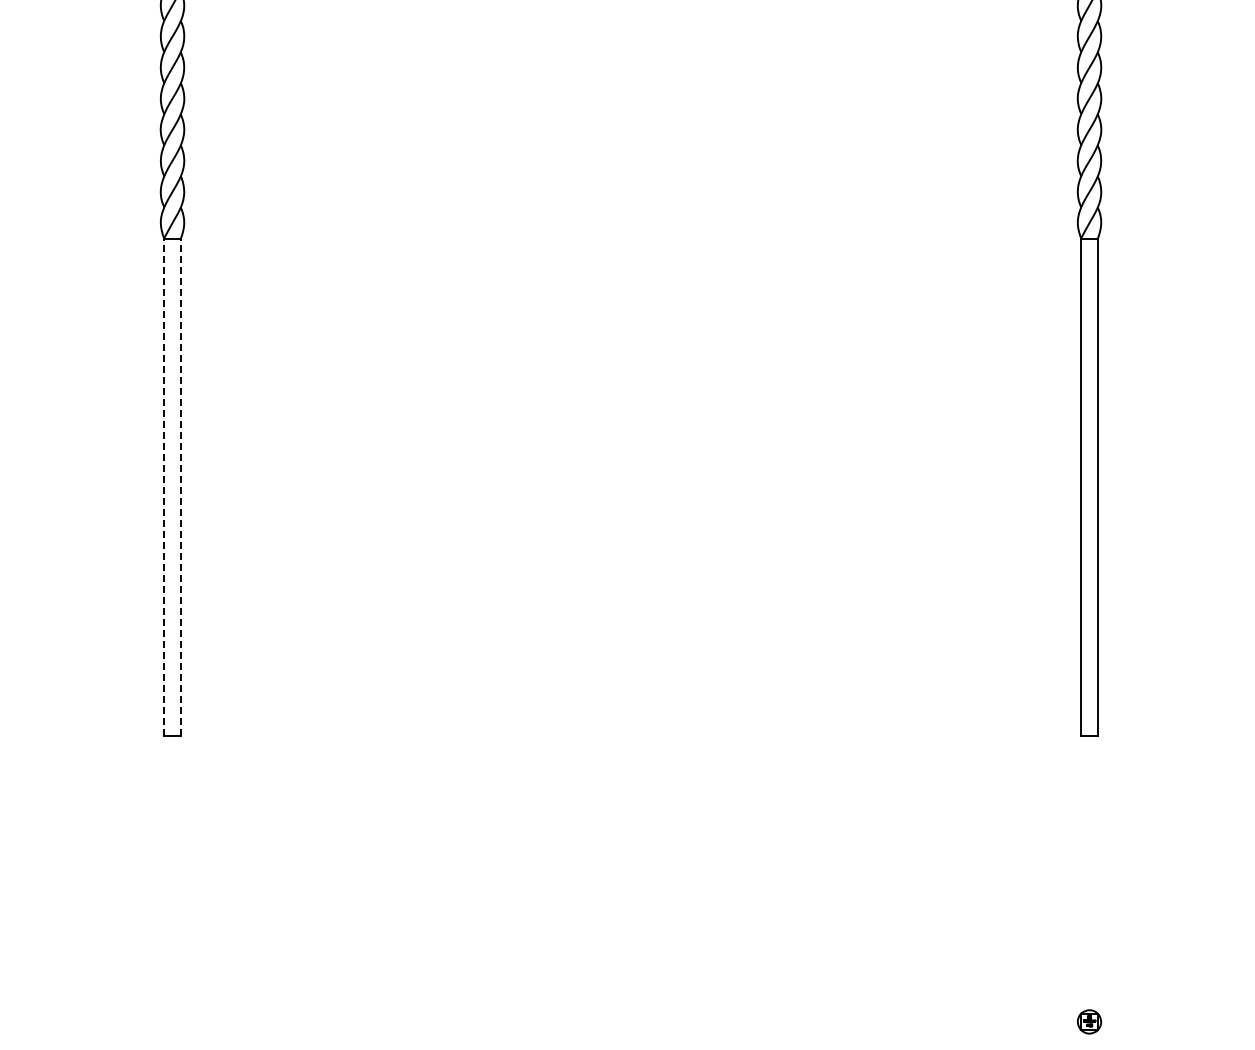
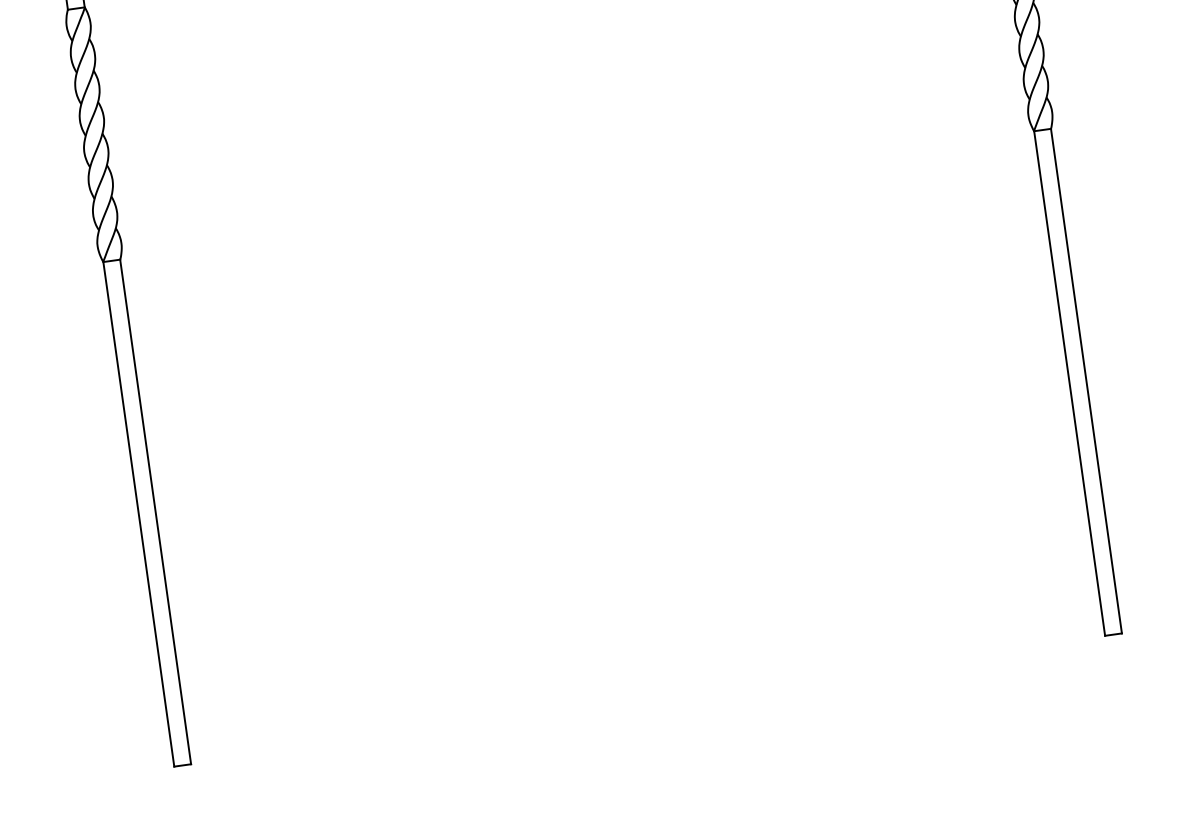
line: (164, 487) -> (139, 514), dashed -> solid
line: (180, 487) -> (155, 512), dashed -> solid

